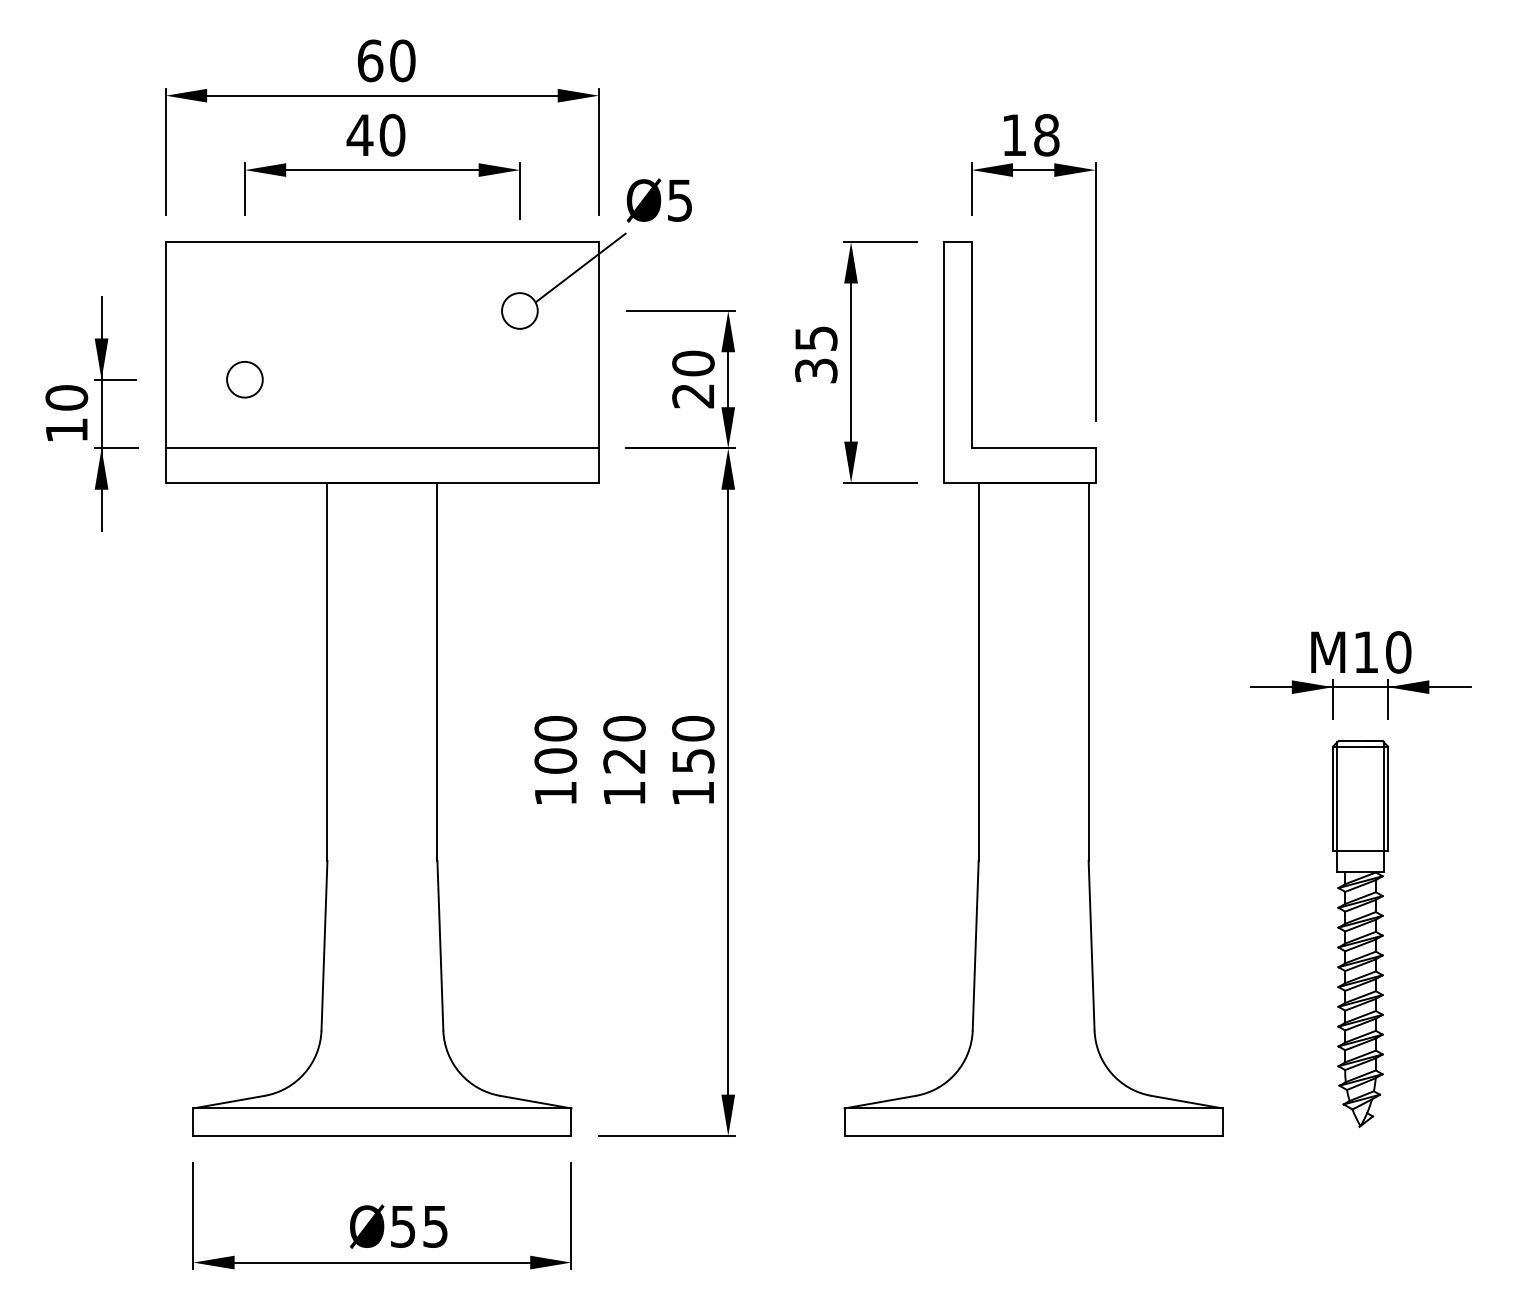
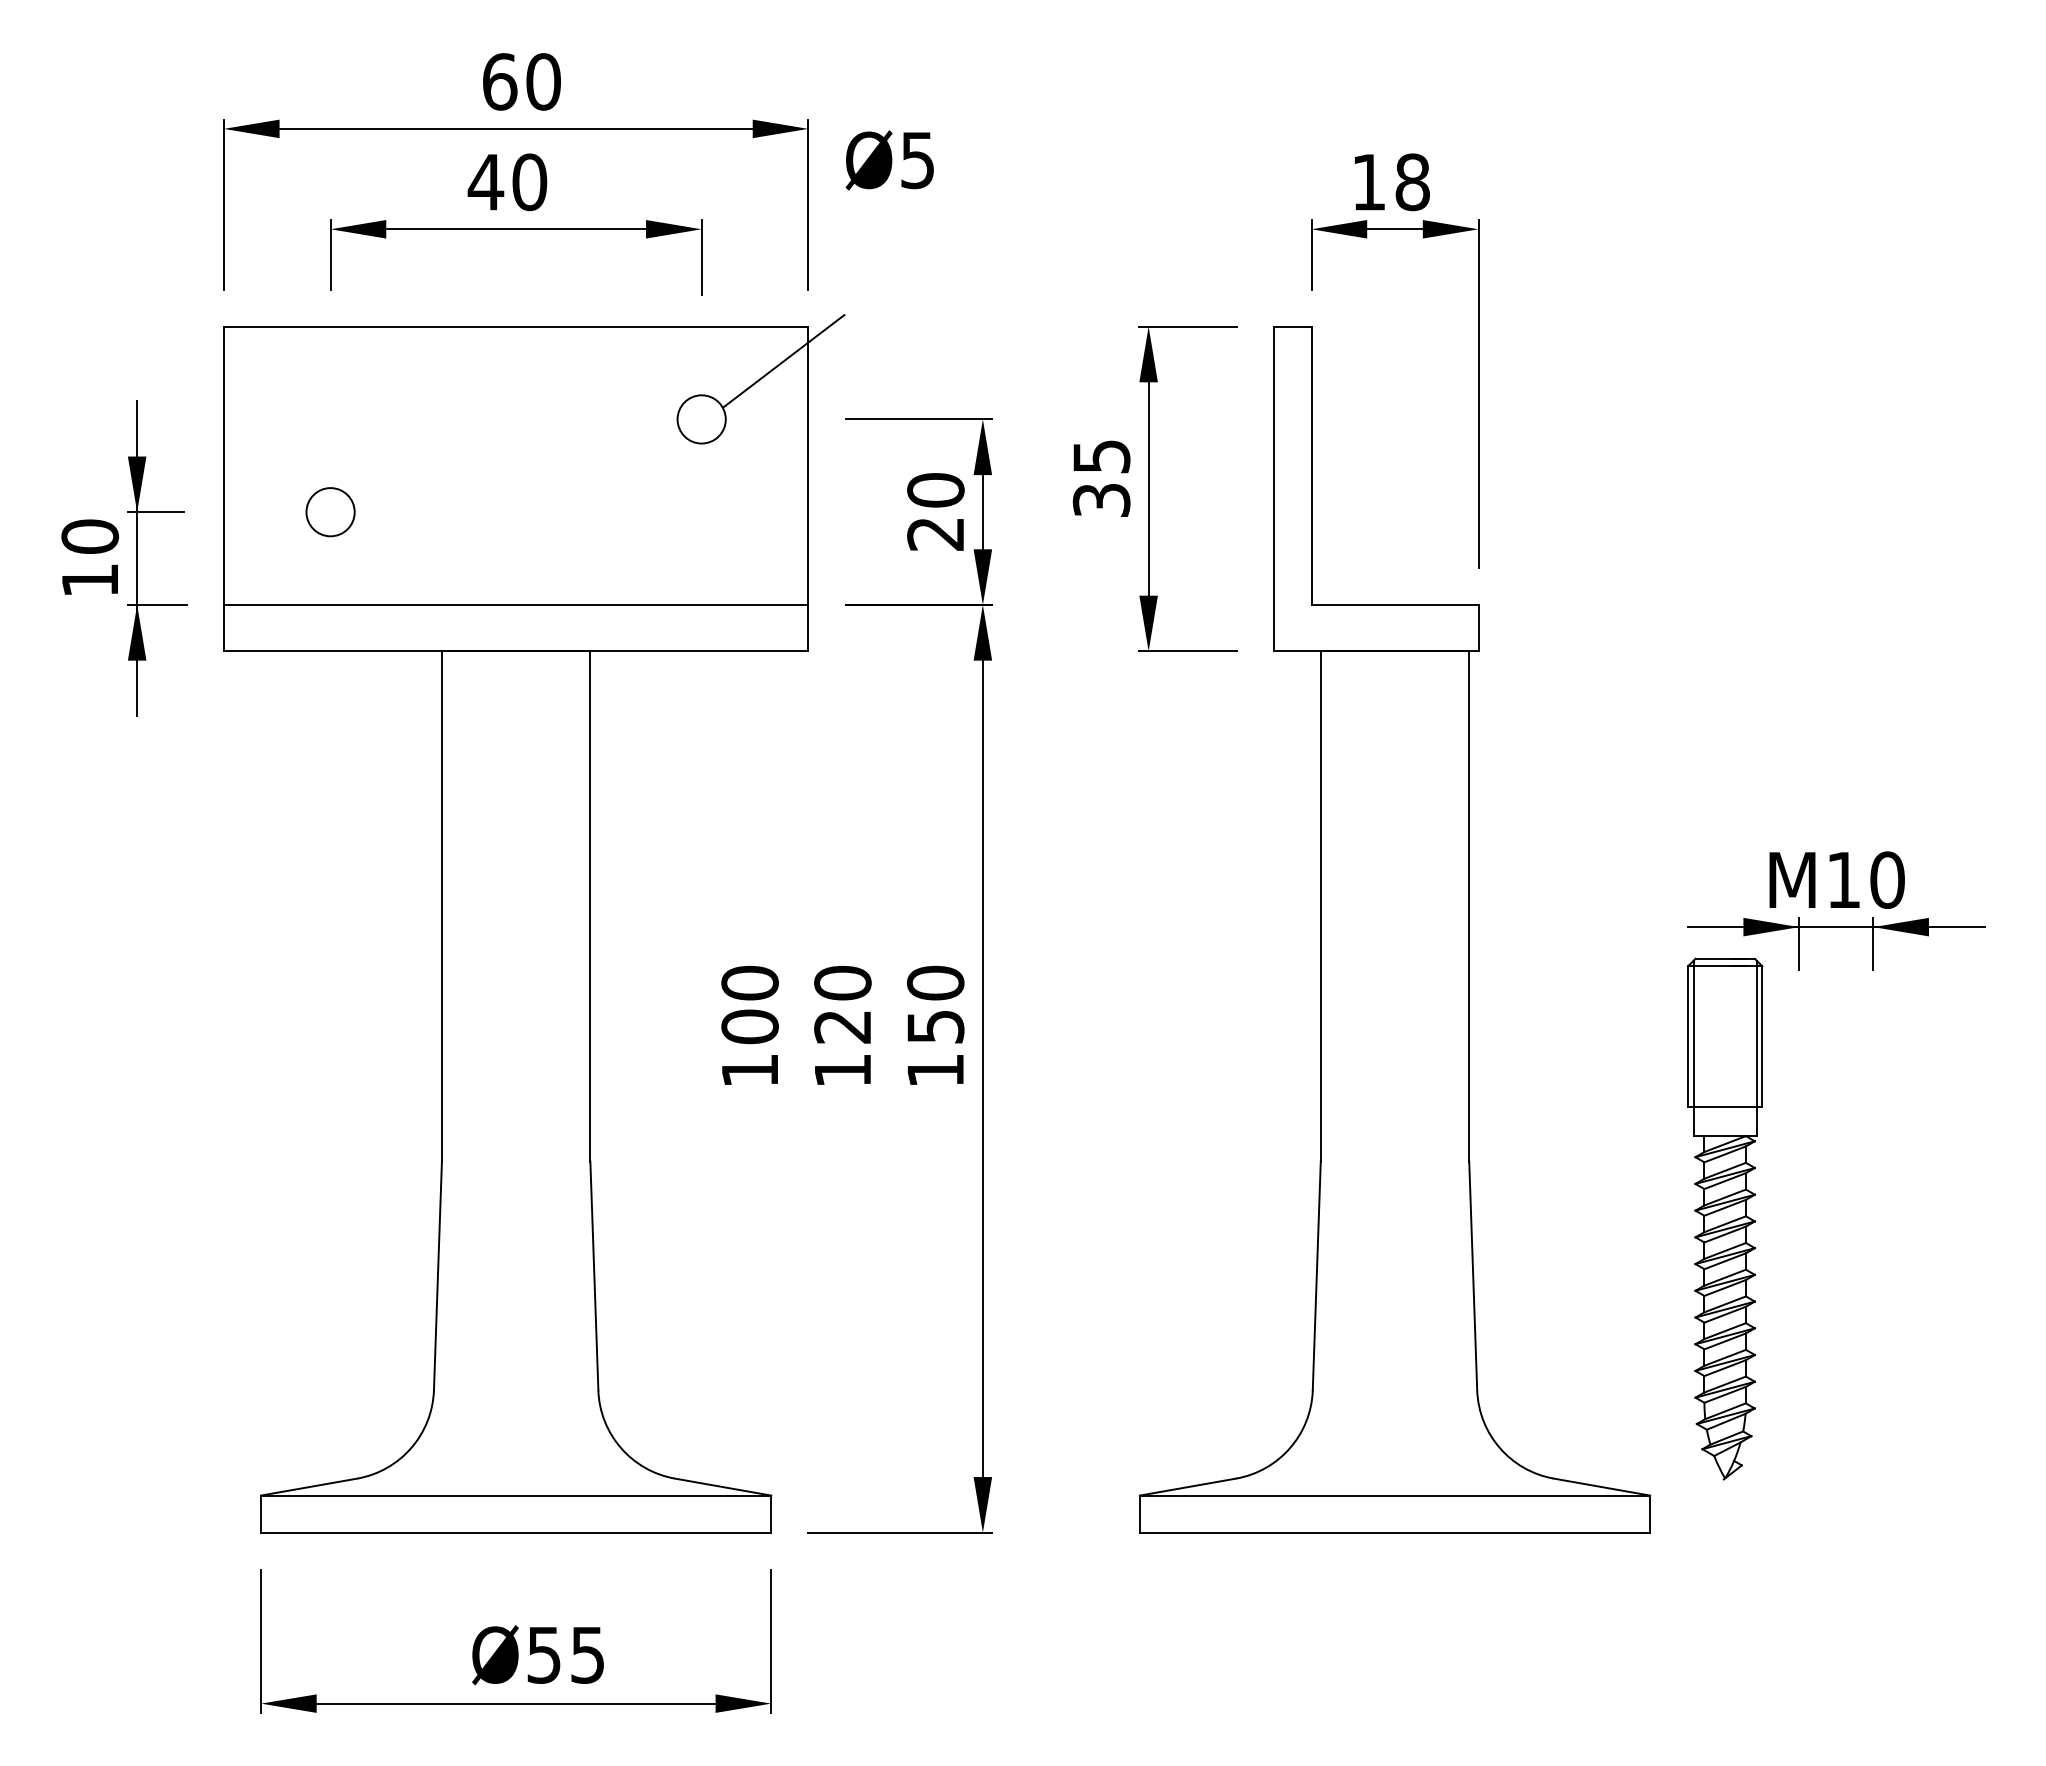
text: (659, 200) -> (889, 160), moved
part: (1360, 933) -> (1725, 1218), moved

